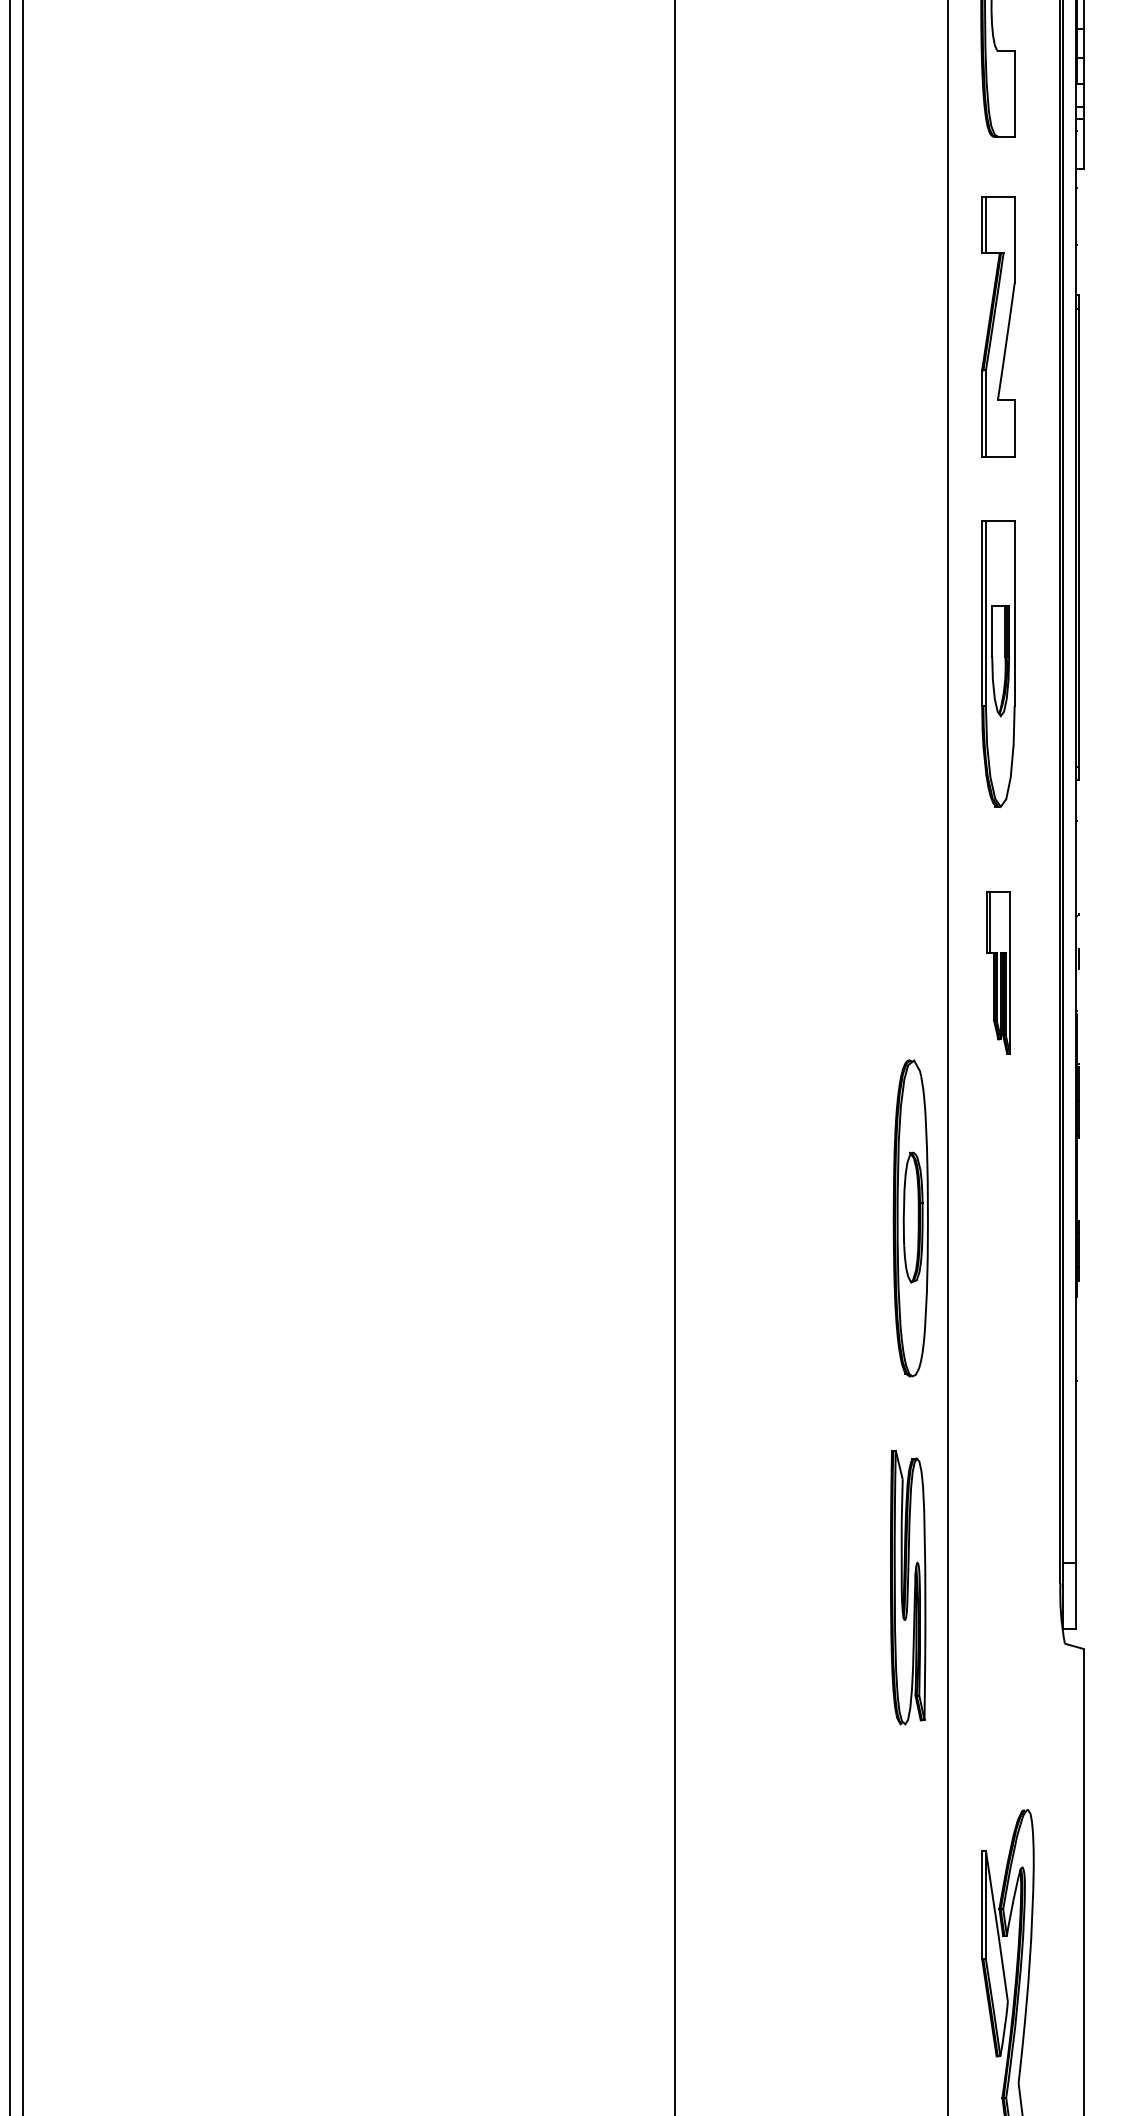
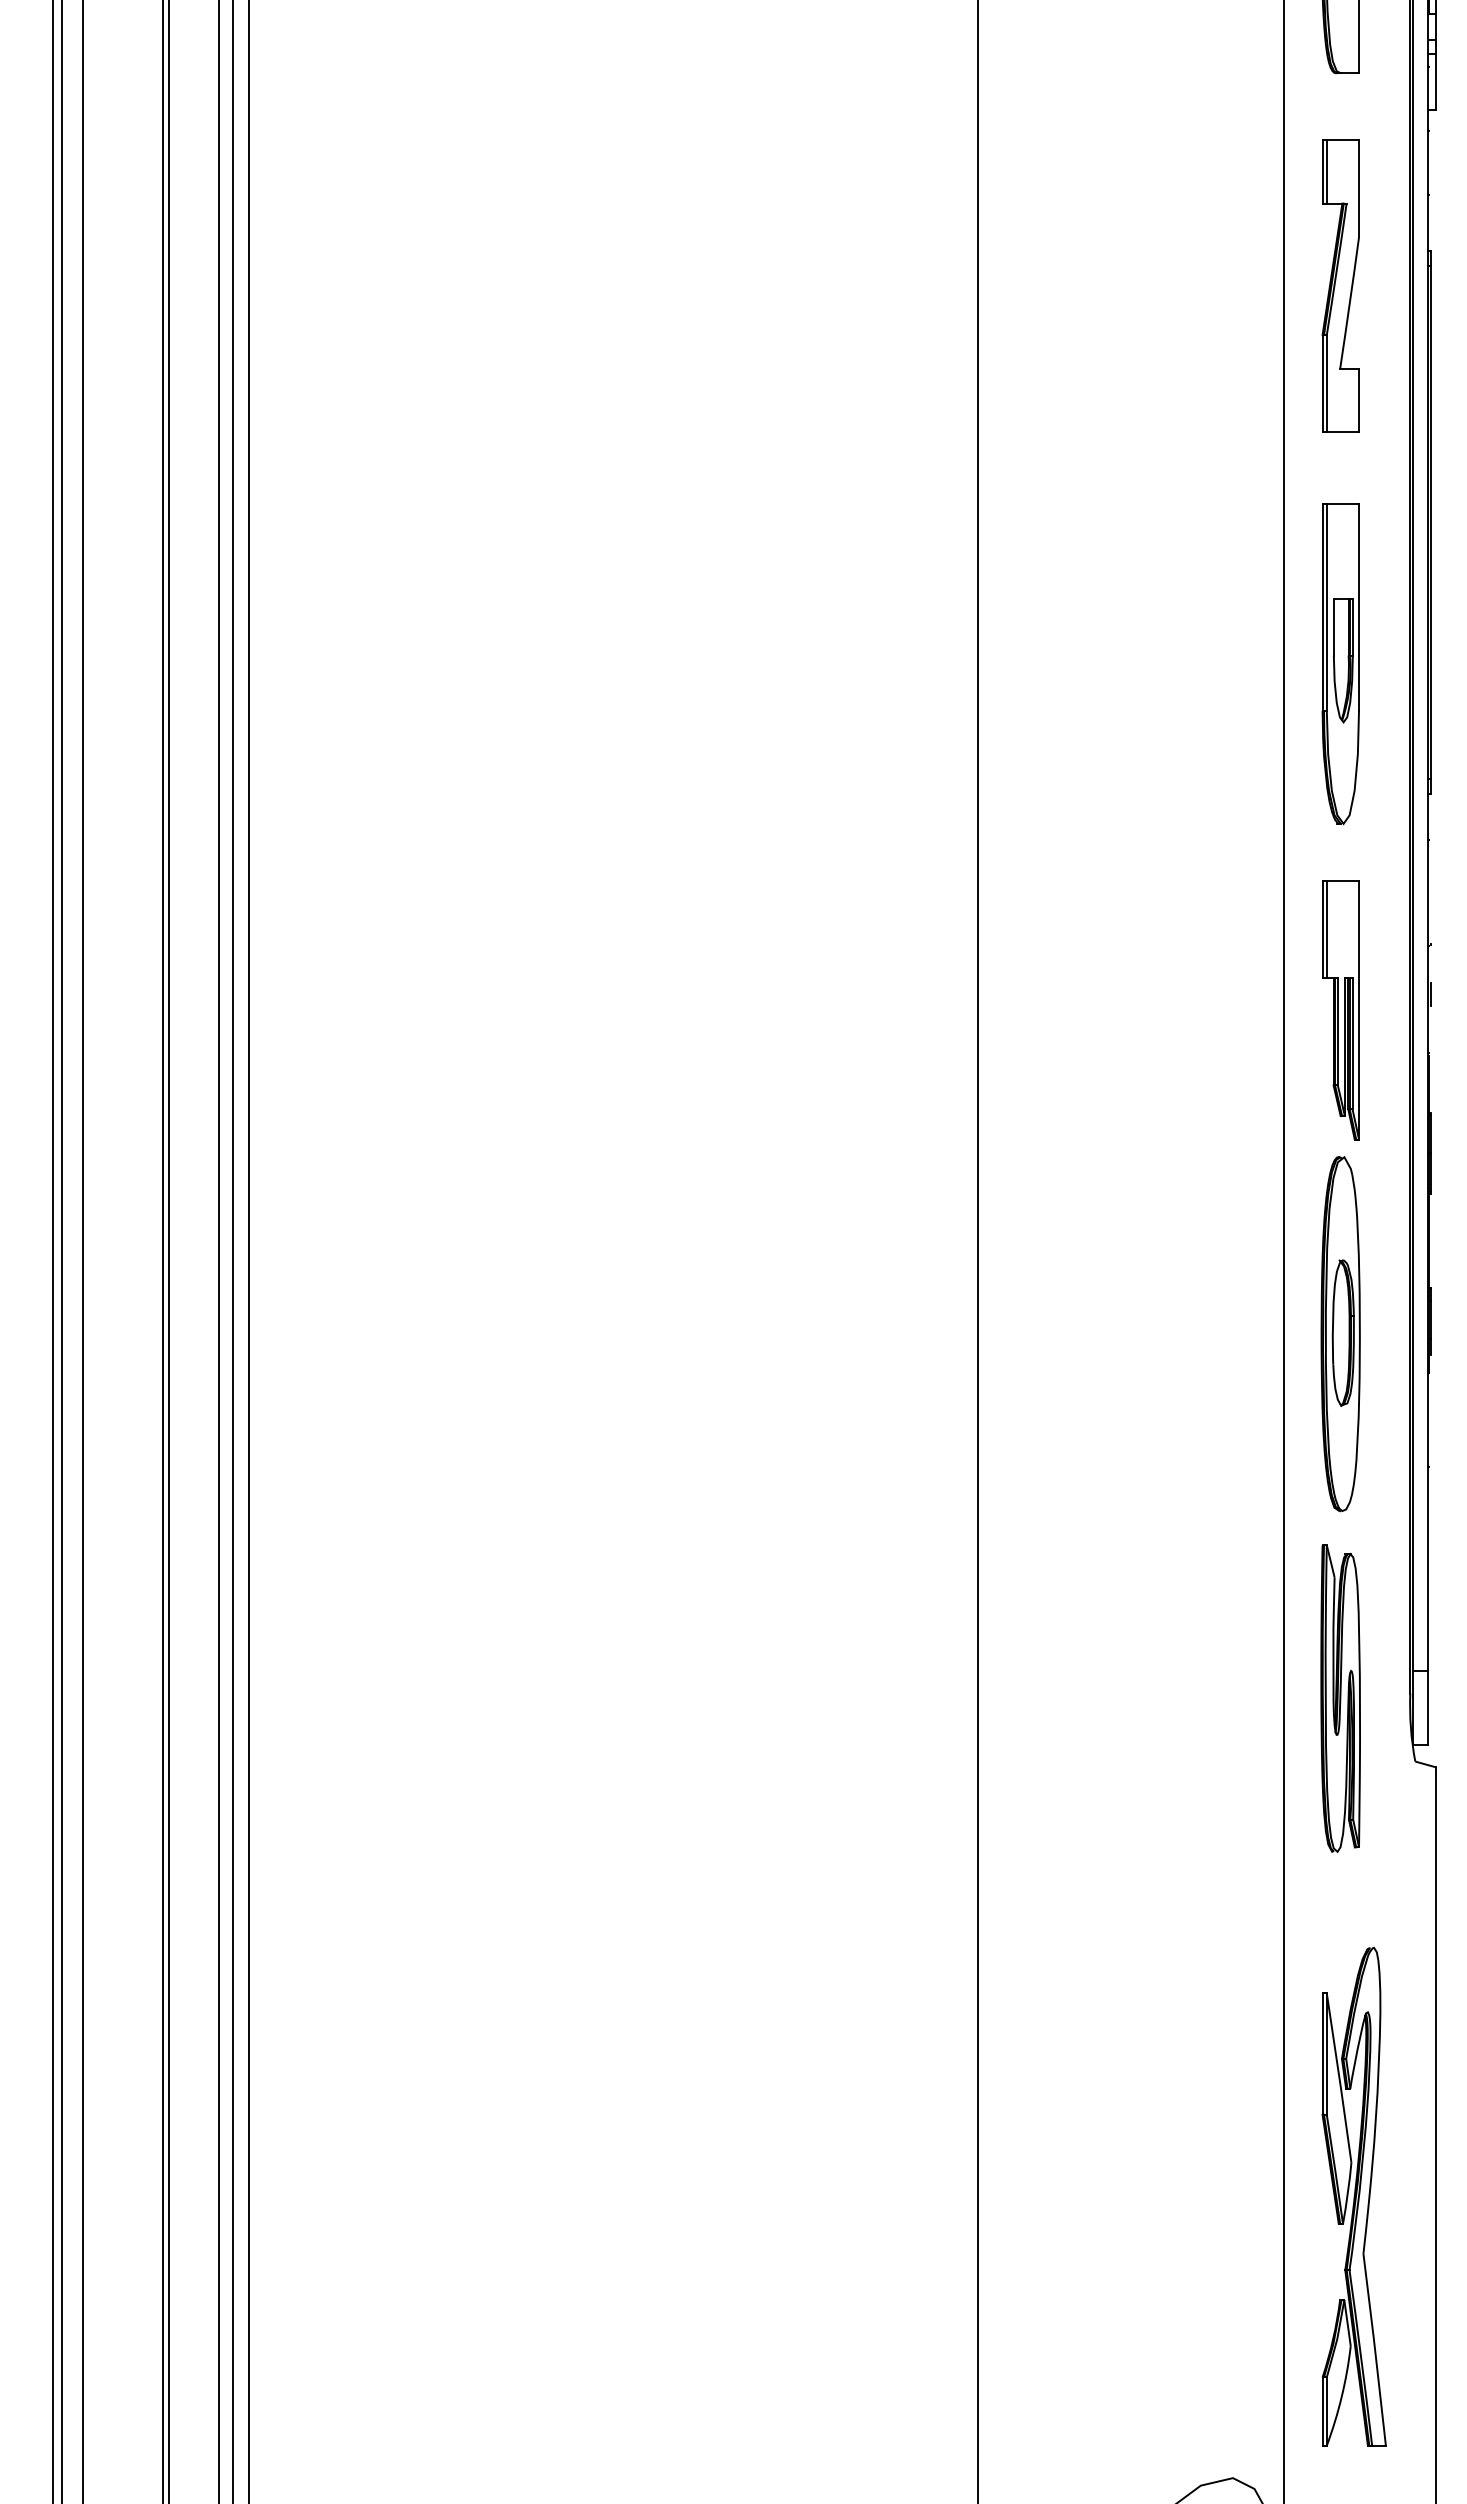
part: (998, 973) -> (1340, 1010), size x1.43
part: (910, 1218) -> (1340, 1334), moved
part: (907, 1587) -> (1340, 1698), moved

